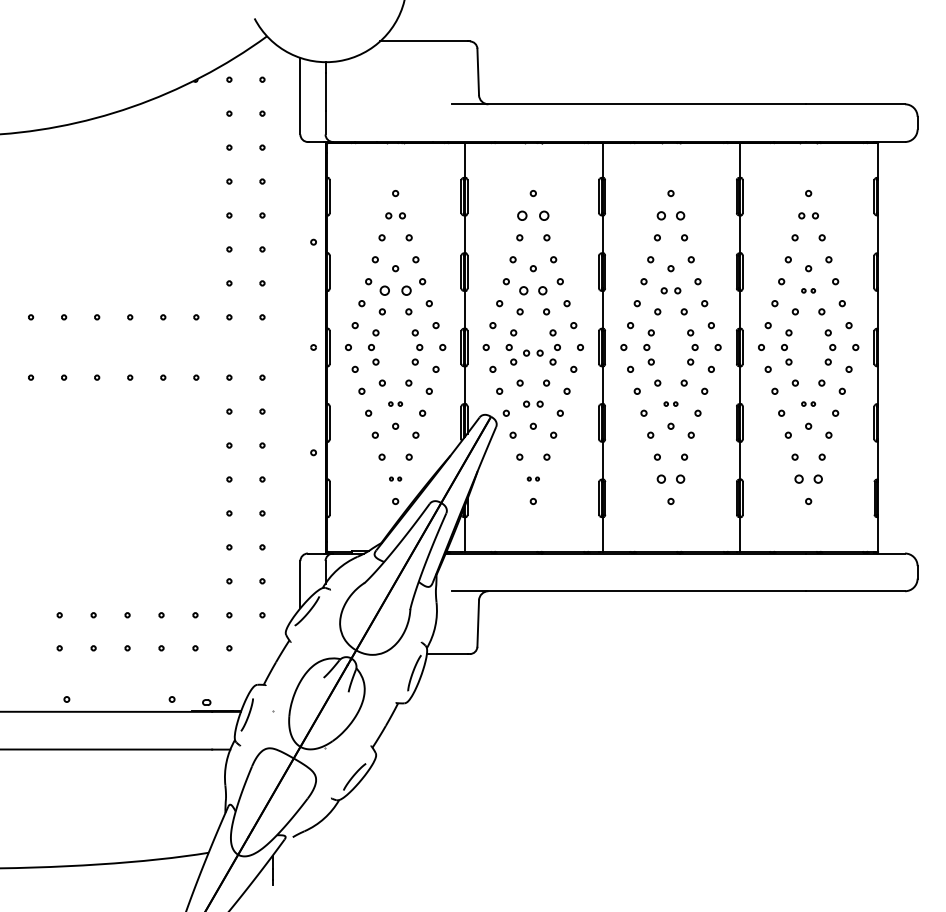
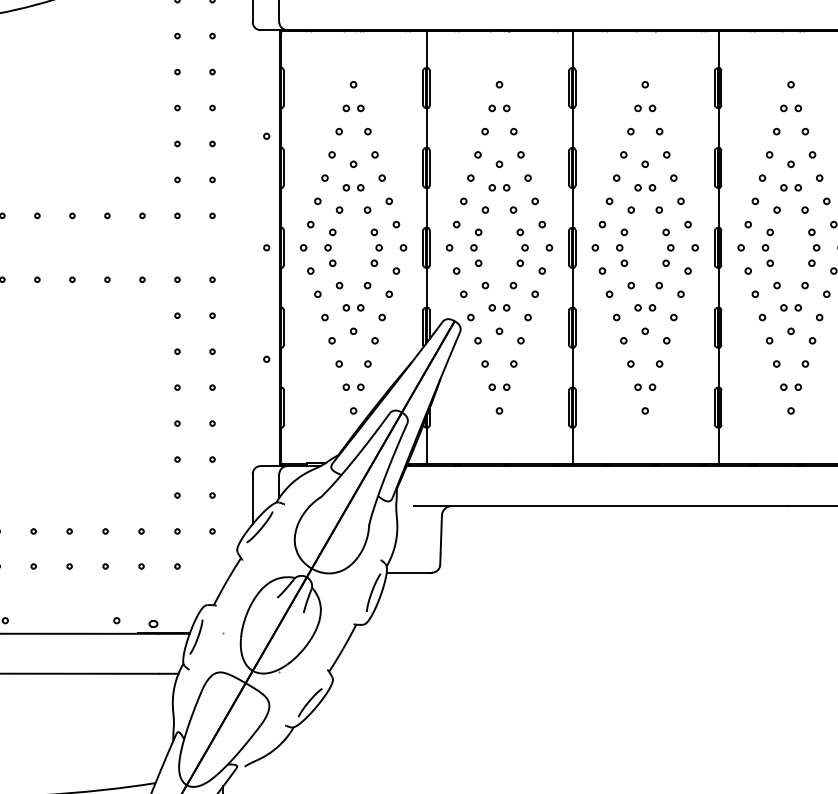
part: (533, 215) -> (499, 108), size x0.62
part: (670, 215) -> (644, 108), size x0.71
part: (395, 290) -> (353, 187), size x0.62
part: (533, 290) -> (499, 187), size x0.71
part: (808, 290) -> (790, 187), size x1.43
part: (533, 352) -> (499, 253), removed
part: (395, 403) -> (353, 307), size x1.43
part: (670, 403) -> (644, 307), size x1.43
part: (808, 403) -> (790, 307), size x1.43
part: (395, 478) -> (353, 386), size x1.67
part: (533, 478) -> (499, 386), size x1.67
part: (670, 478) -> (644, 386), size x0.71
part: (808, 478) -> (790, 386), size x0.71

